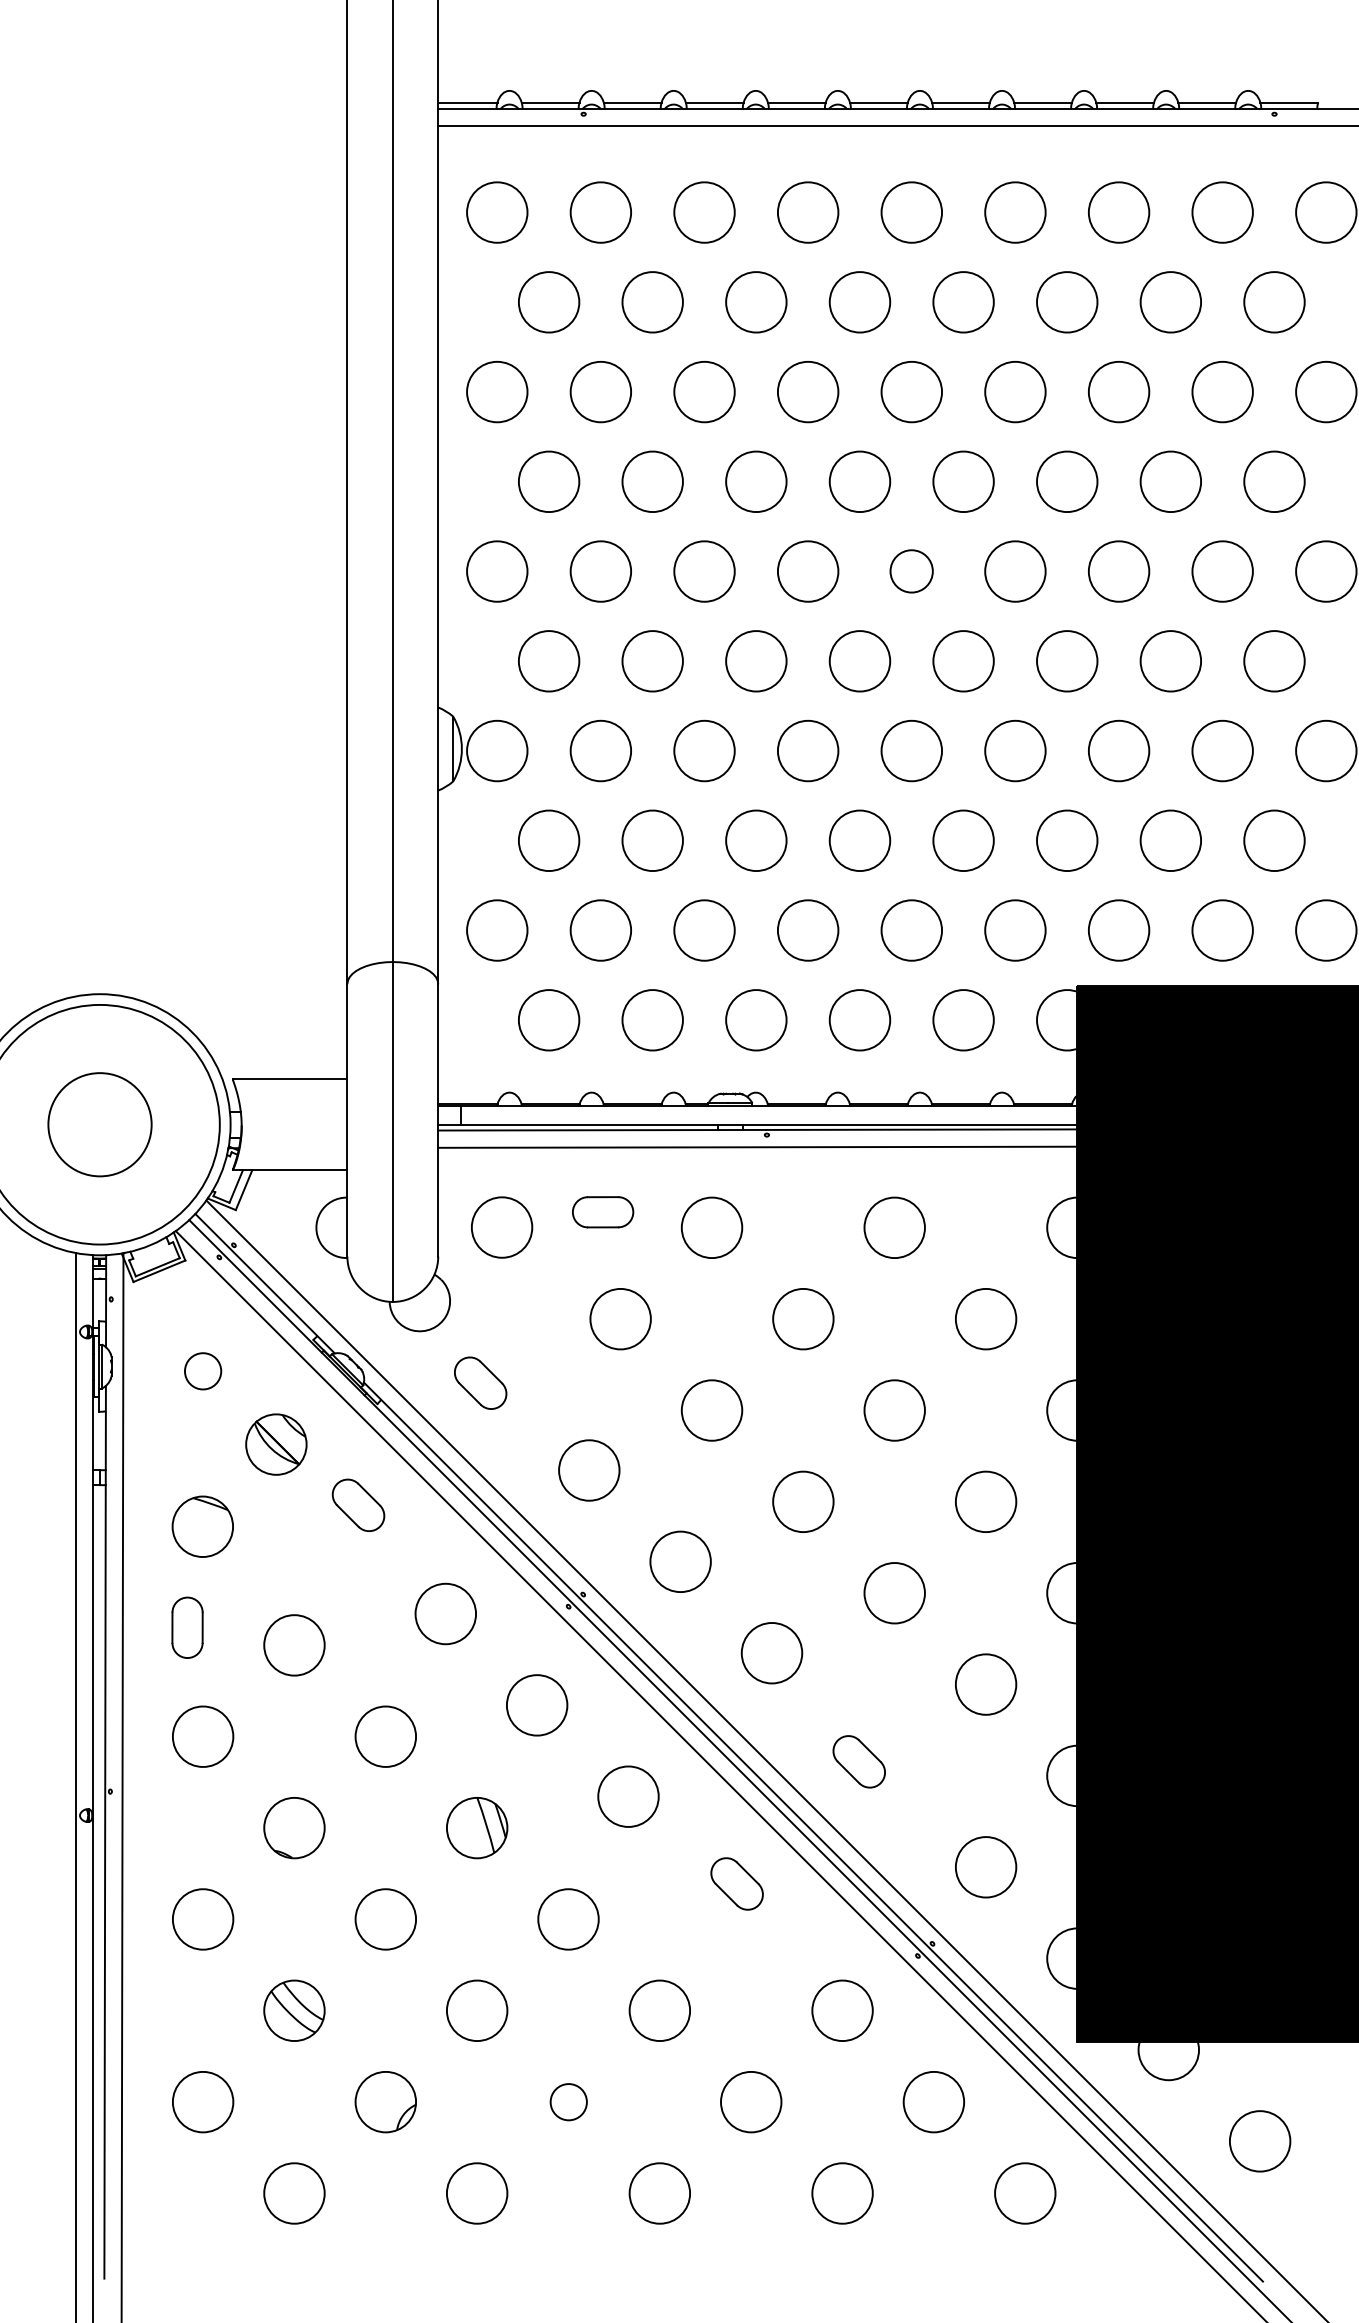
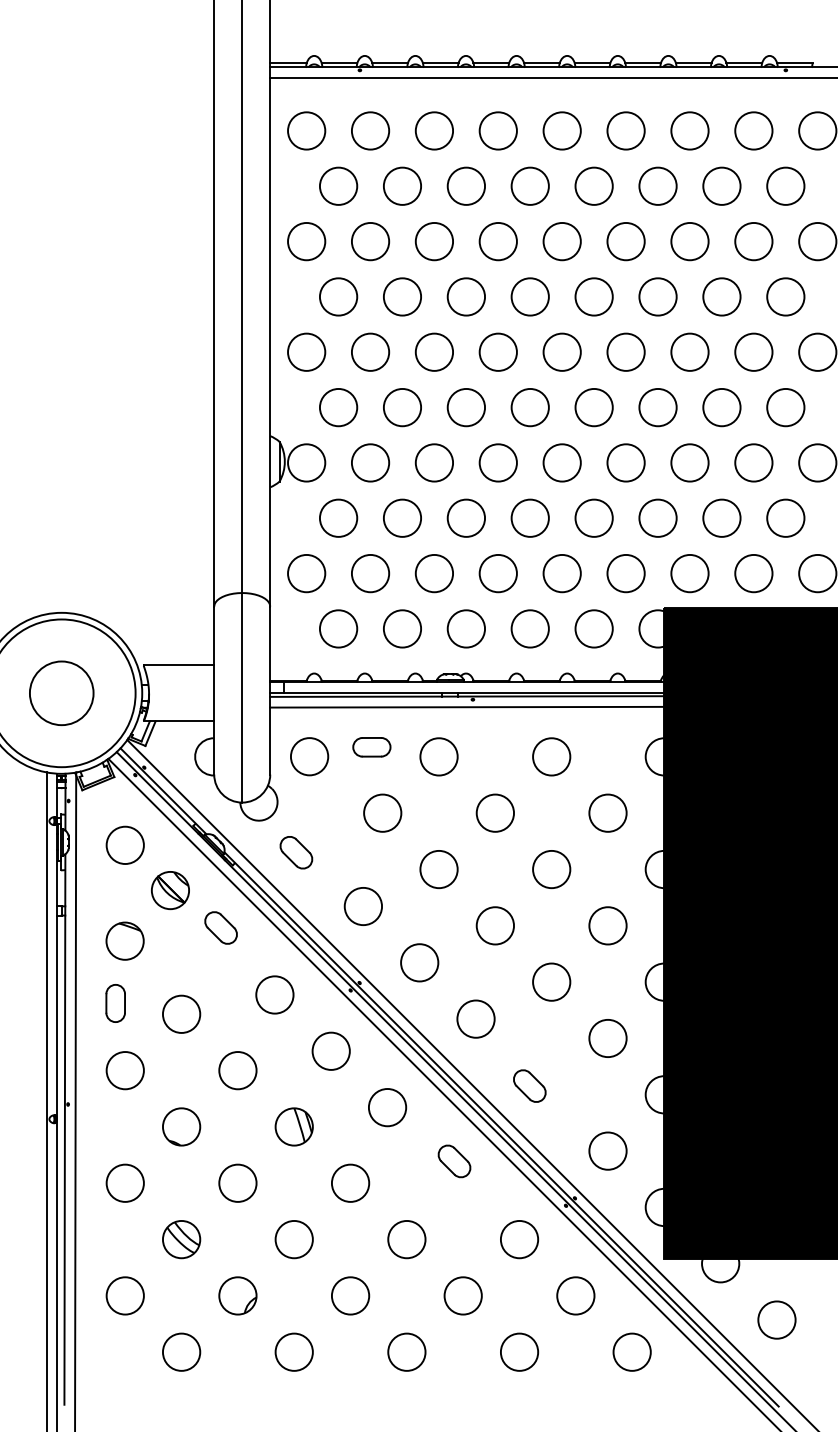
circle: (910, 570) -> (561, 351), size x1.43
circle: (201, 1371) -> (124, 845), size x1.67
circle: (568, 2101) -> (350, 1295), size x1.67

